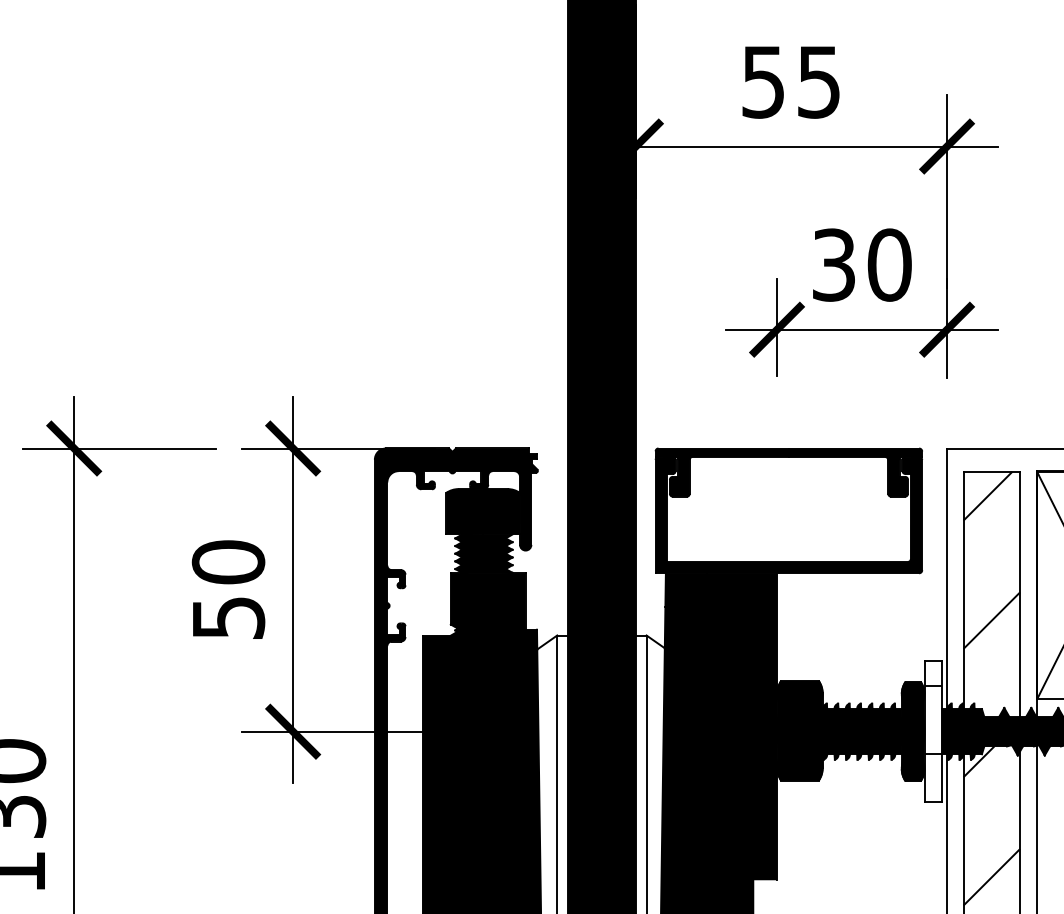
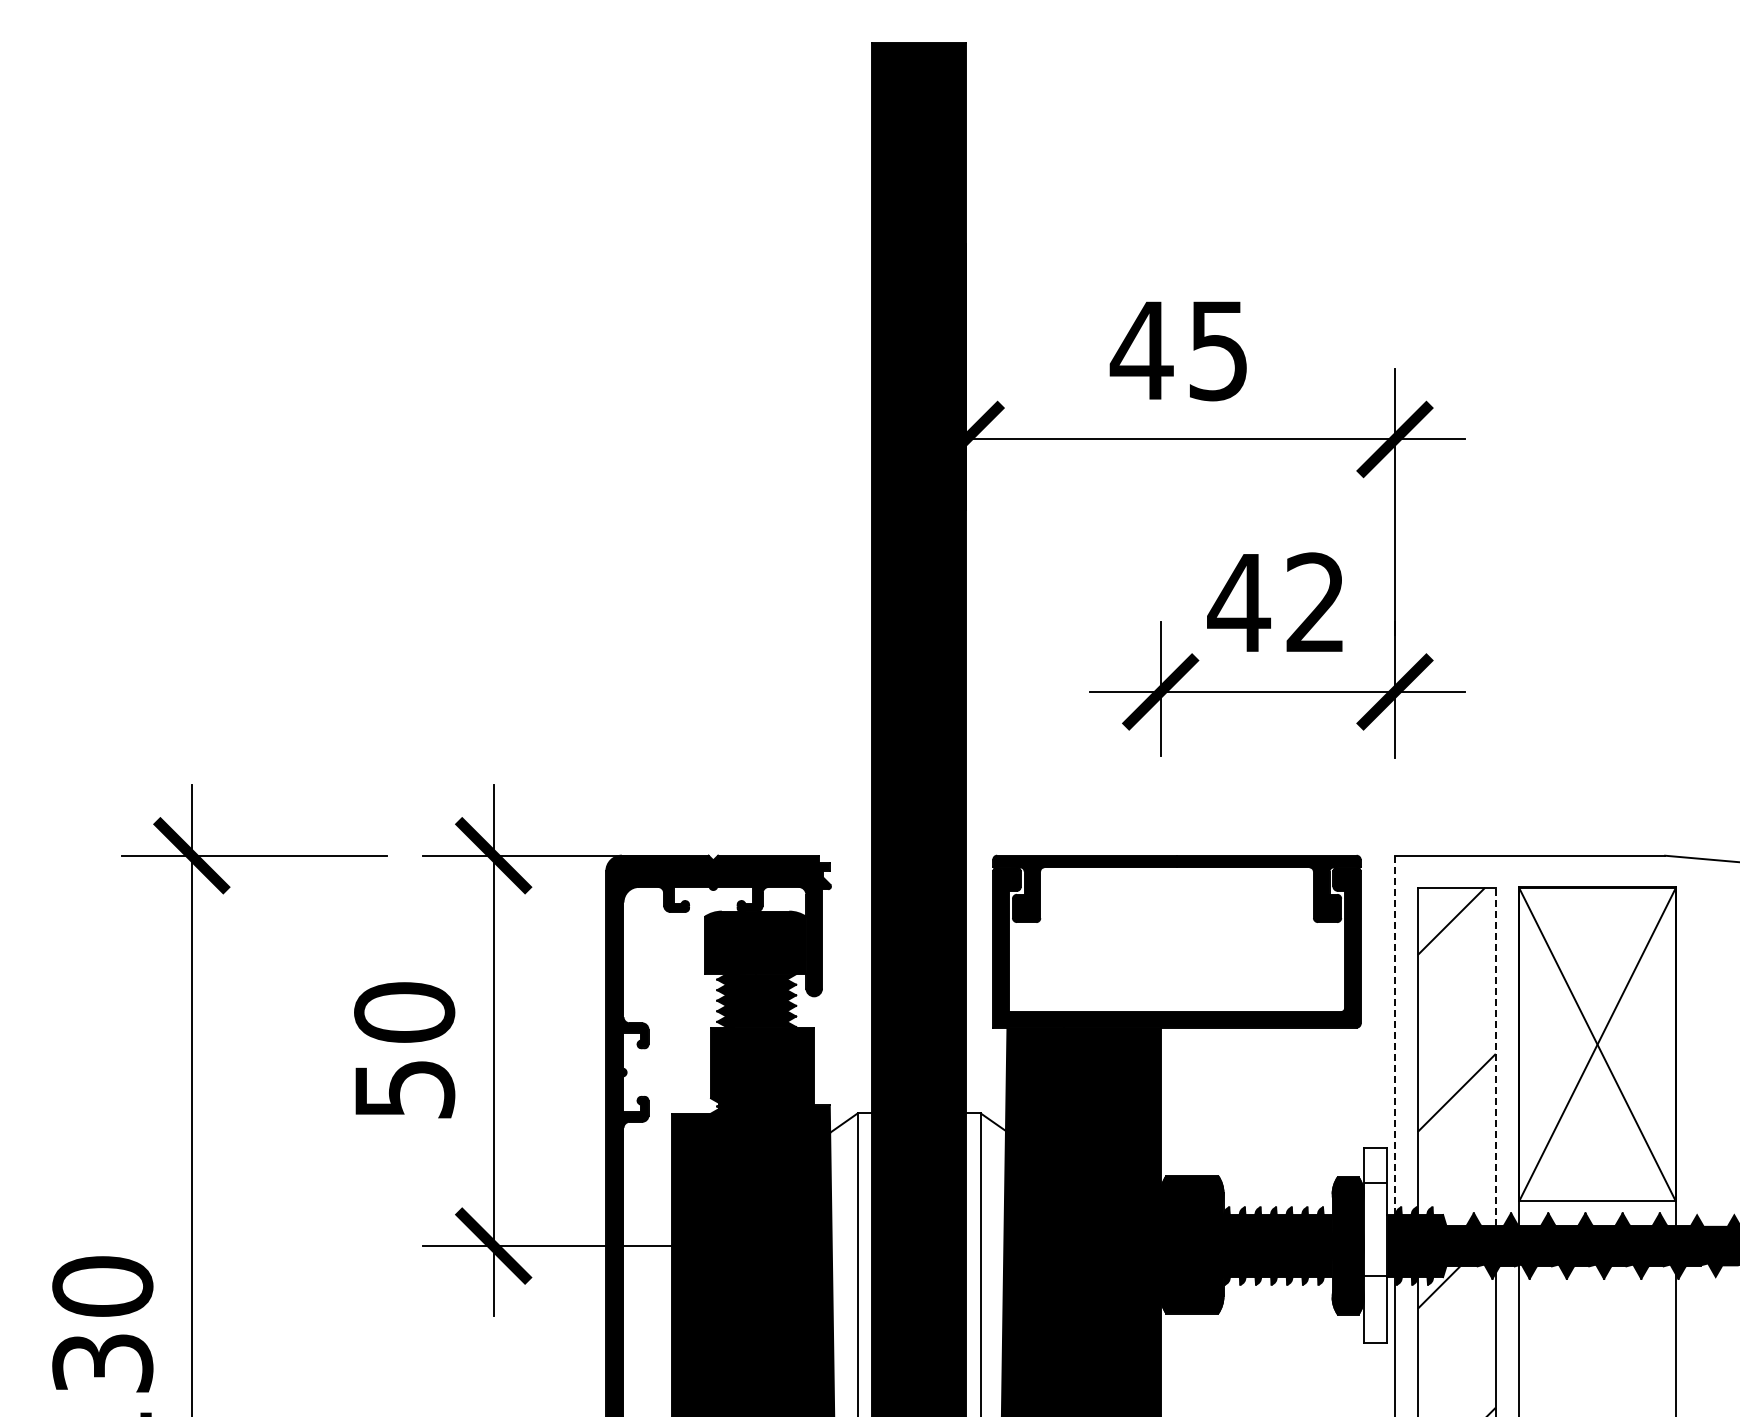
text: (763, 82) -> (1141, 351), 55 -> 45
text: (861, 264) -> (1276, 602), 30 -> 42
line: (947, 578) -> (1395, 1035), solid -> dashed
line: (1019, 594) -> (1495, 1056), solid -> dashed

